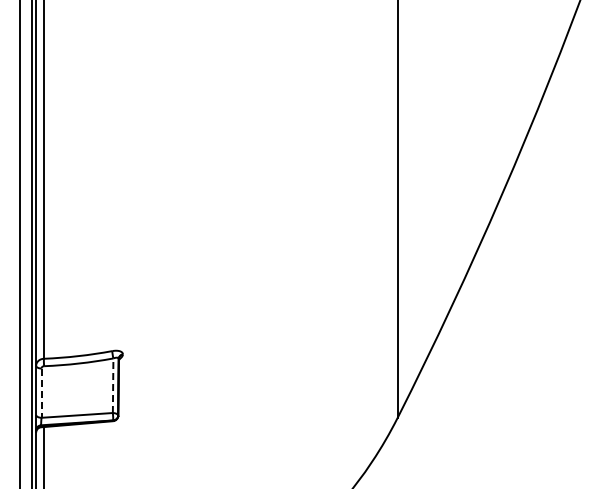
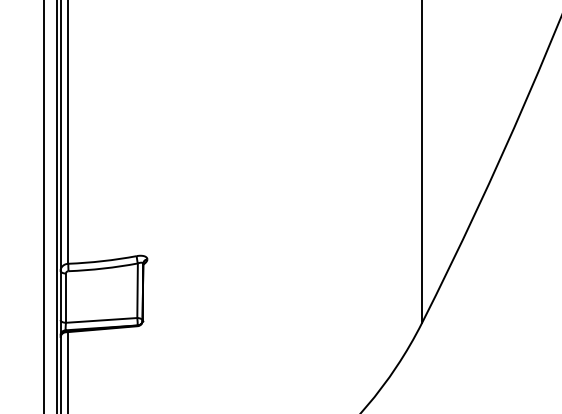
line: (113, 385) -> (137, 290), dashed -> solid
line: (41, 393) -> (65, 298), dashed -> solid

